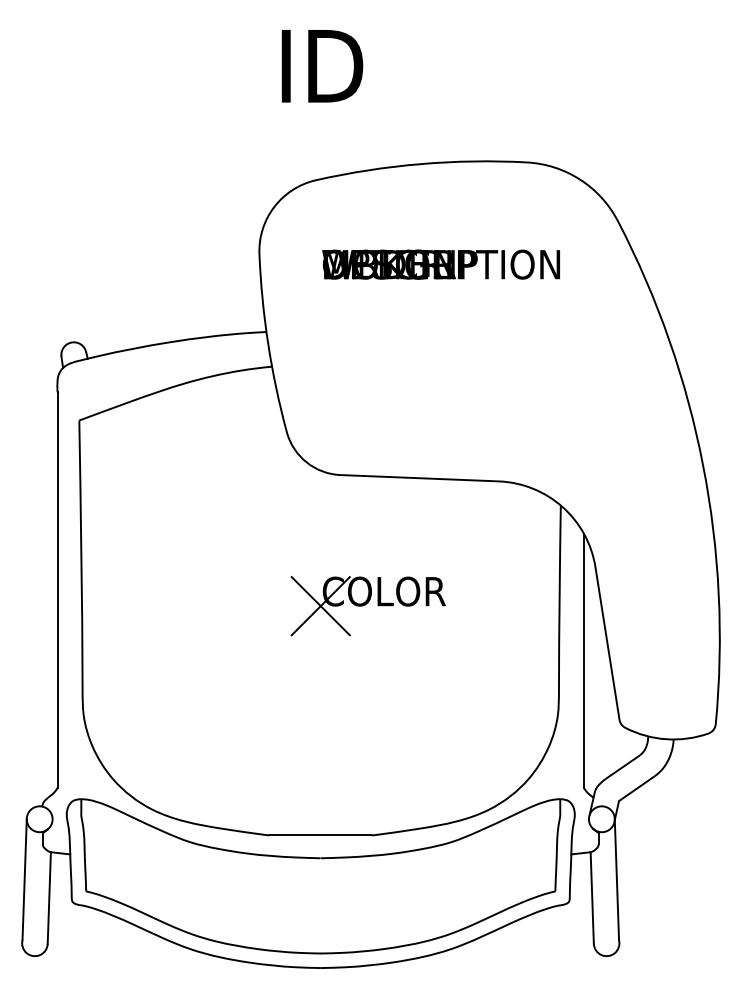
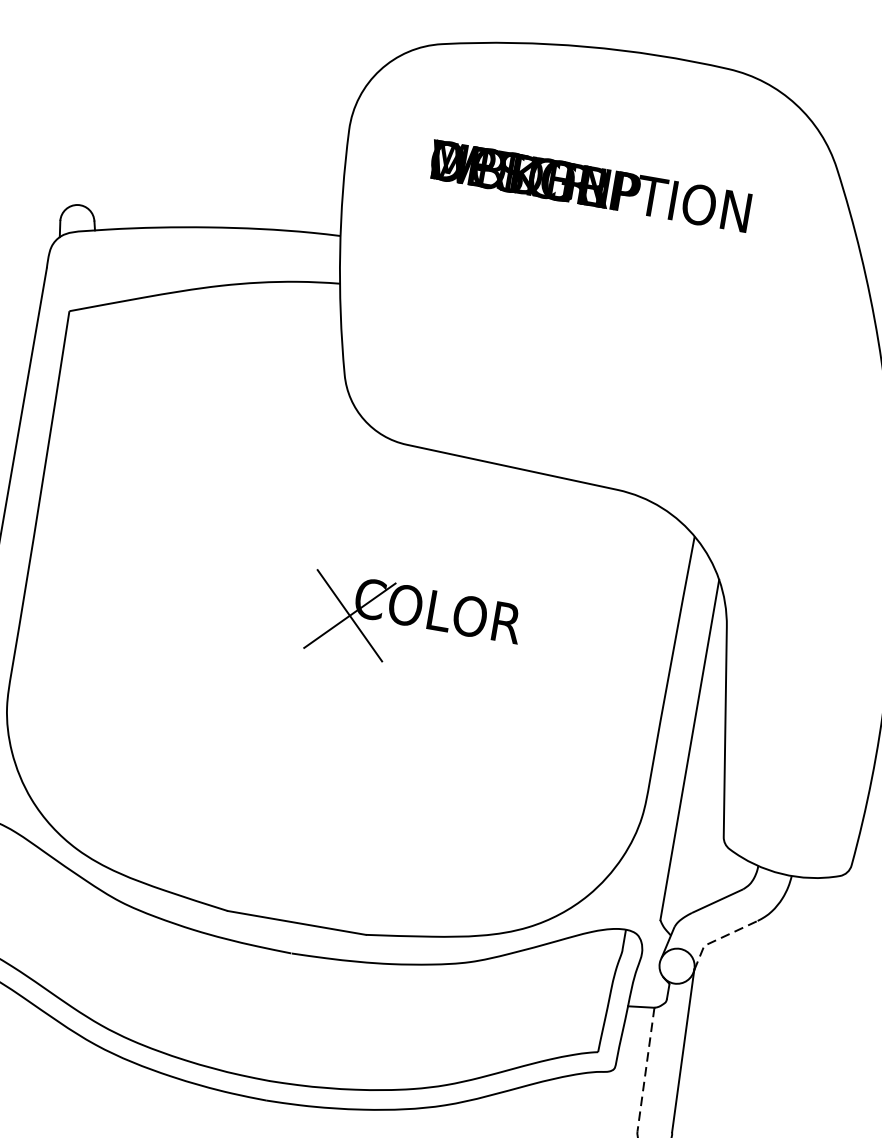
line: (628, 794) -> (718, 939), solid -> dashed
line: (592, 898) -> (646, 1070), solid -> dashed

